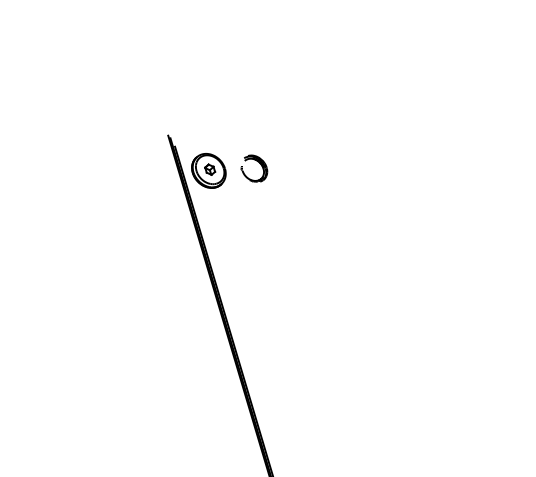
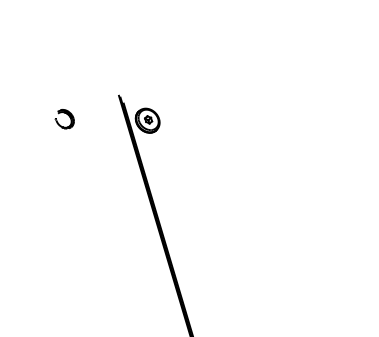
part: (253, 169) -> (64, 119), moved

